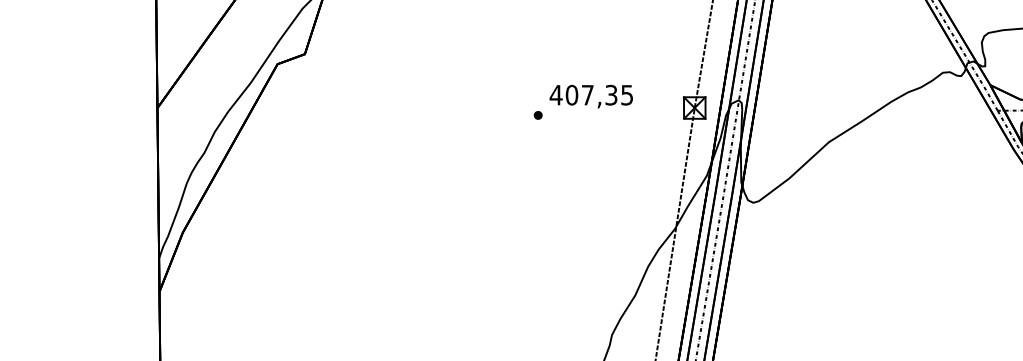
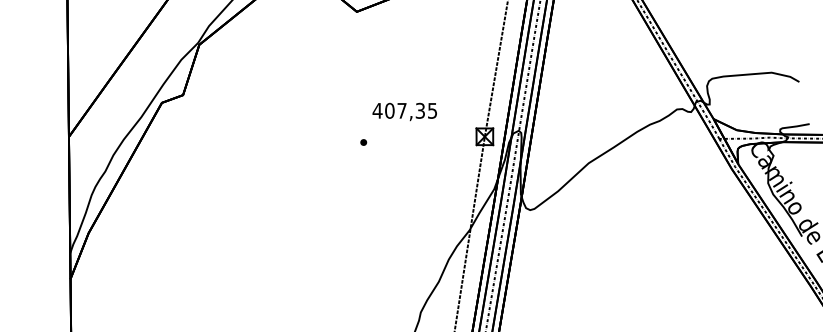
text: (590, 96) -> (404, 111), moved

